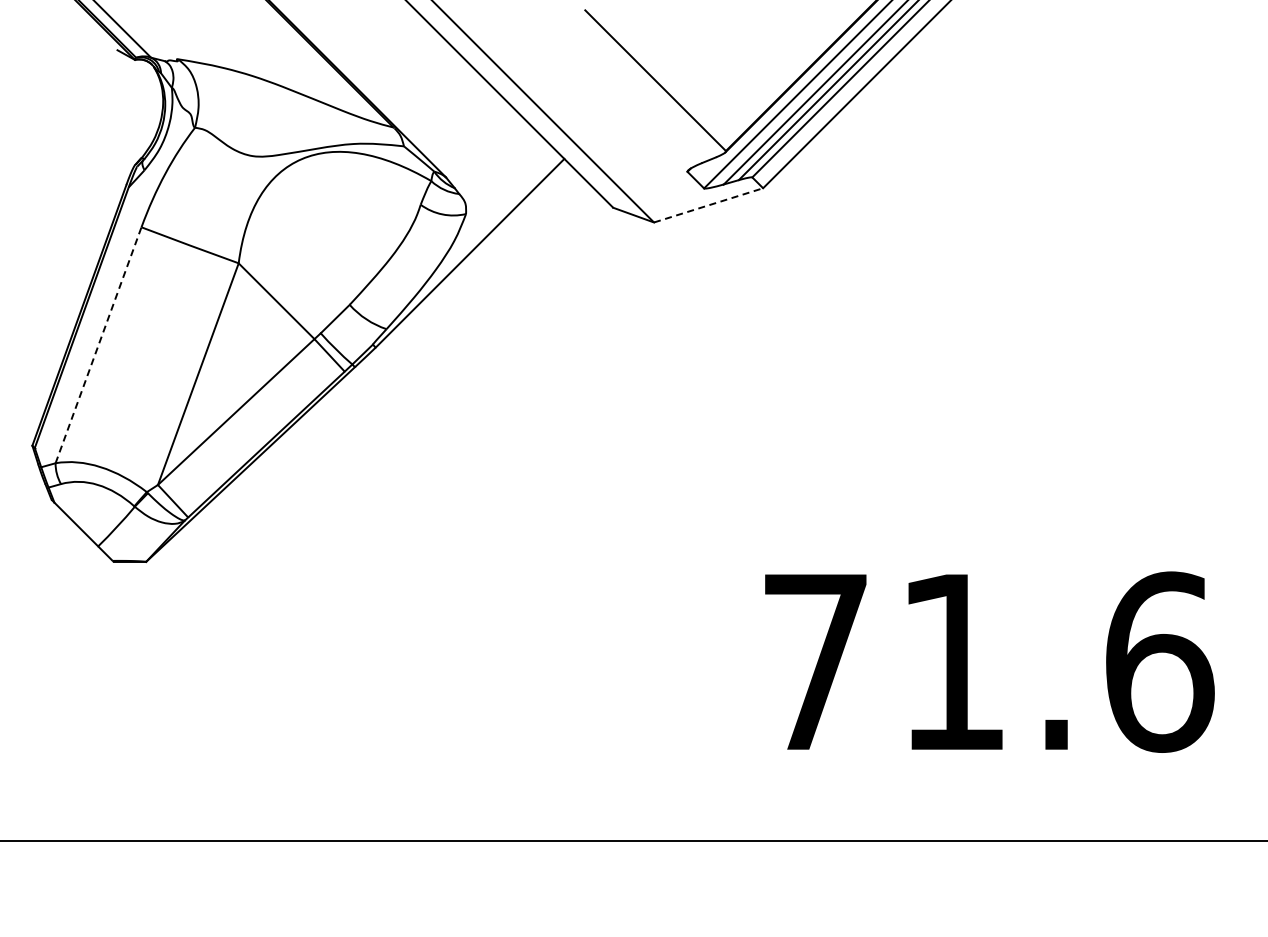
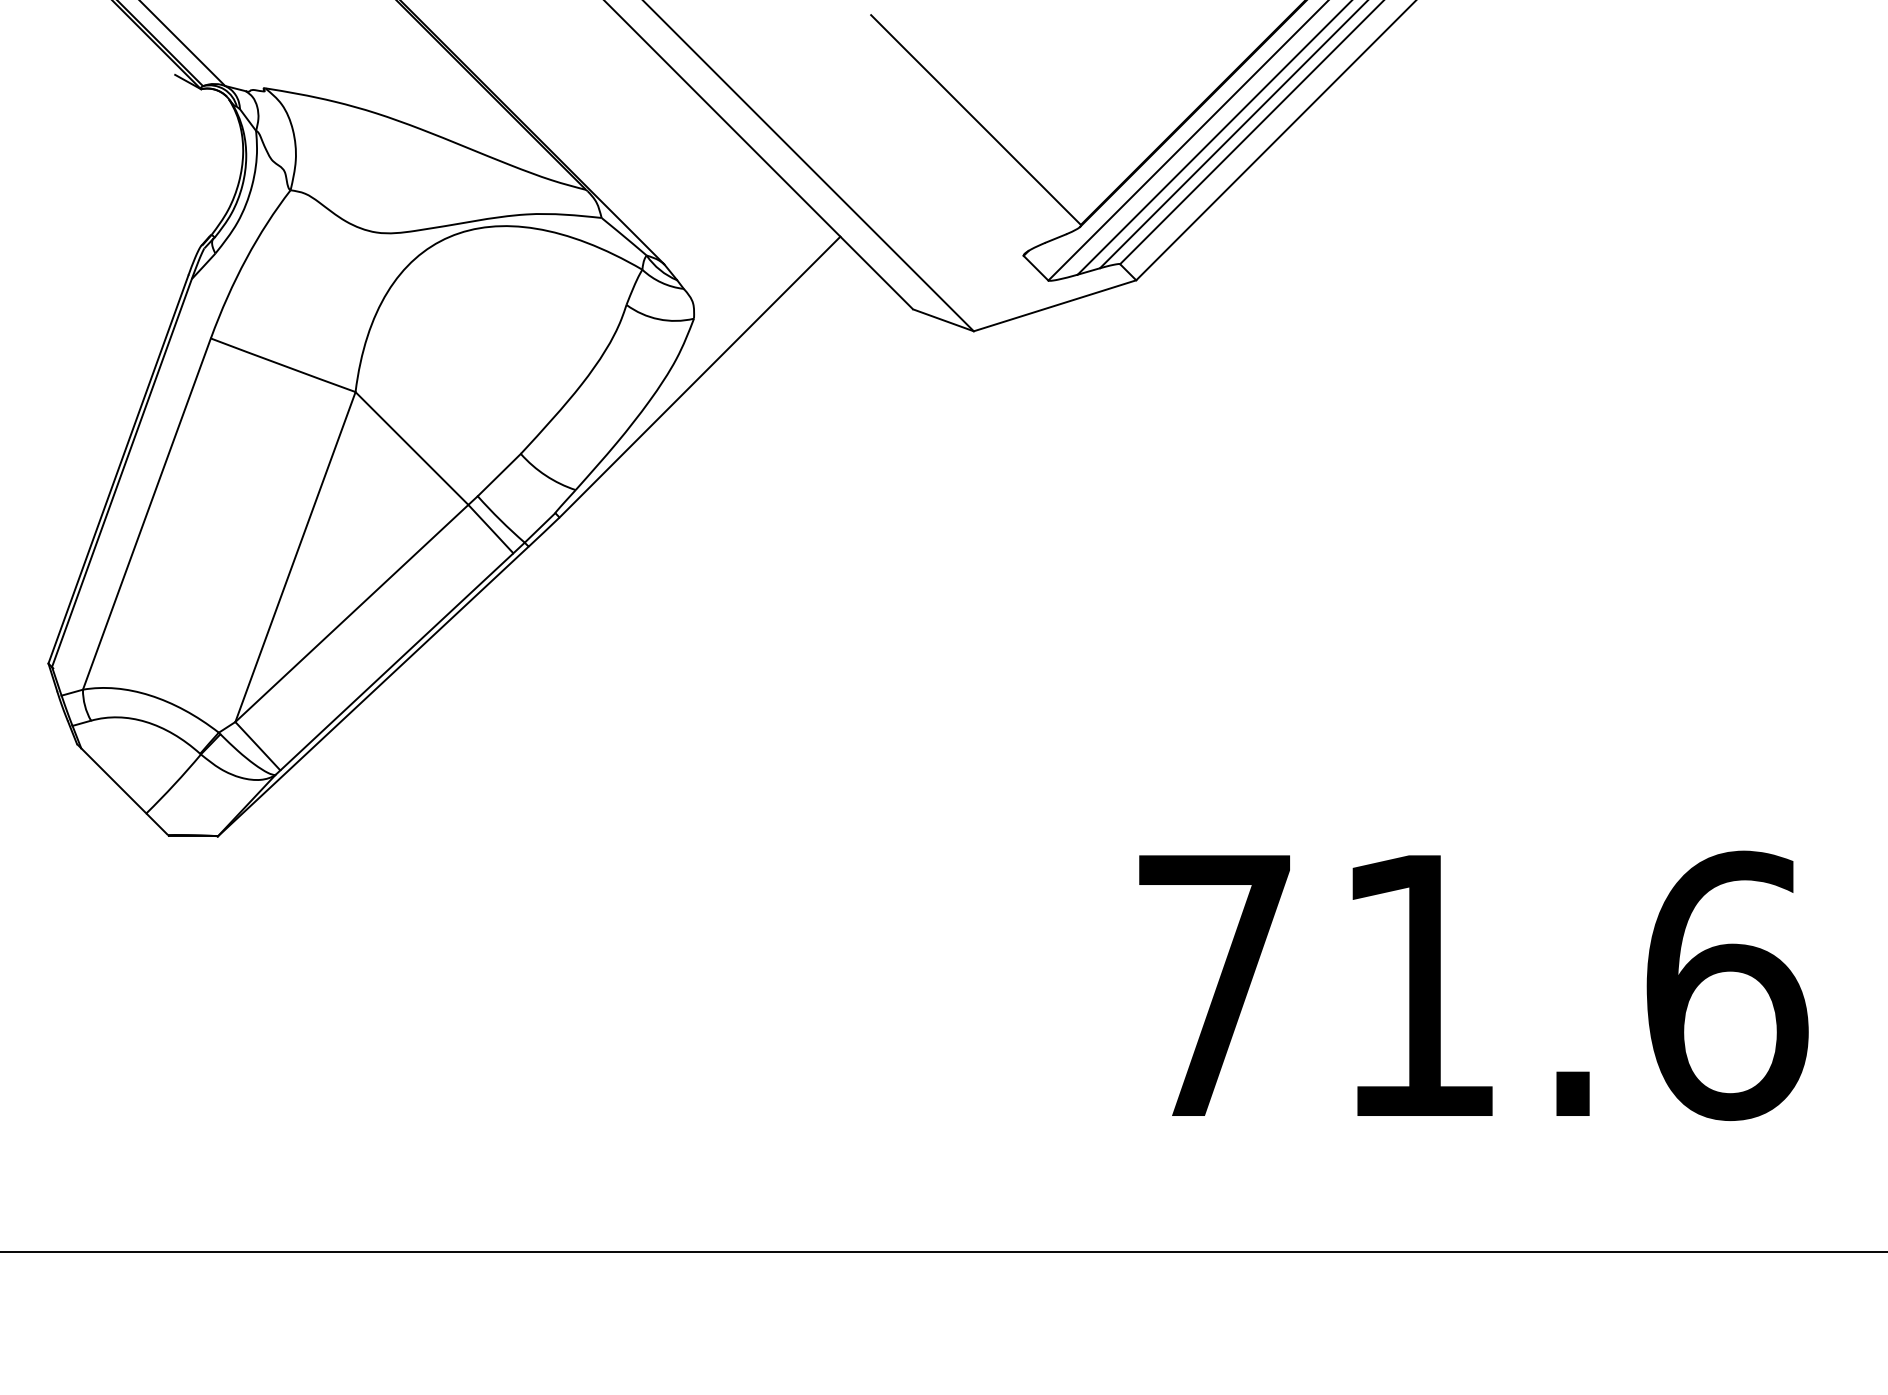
line: (709, 205) -> (1056, 305), dashed -> solid
line: (98, 345) -> (146, 514), dashed -> solid

